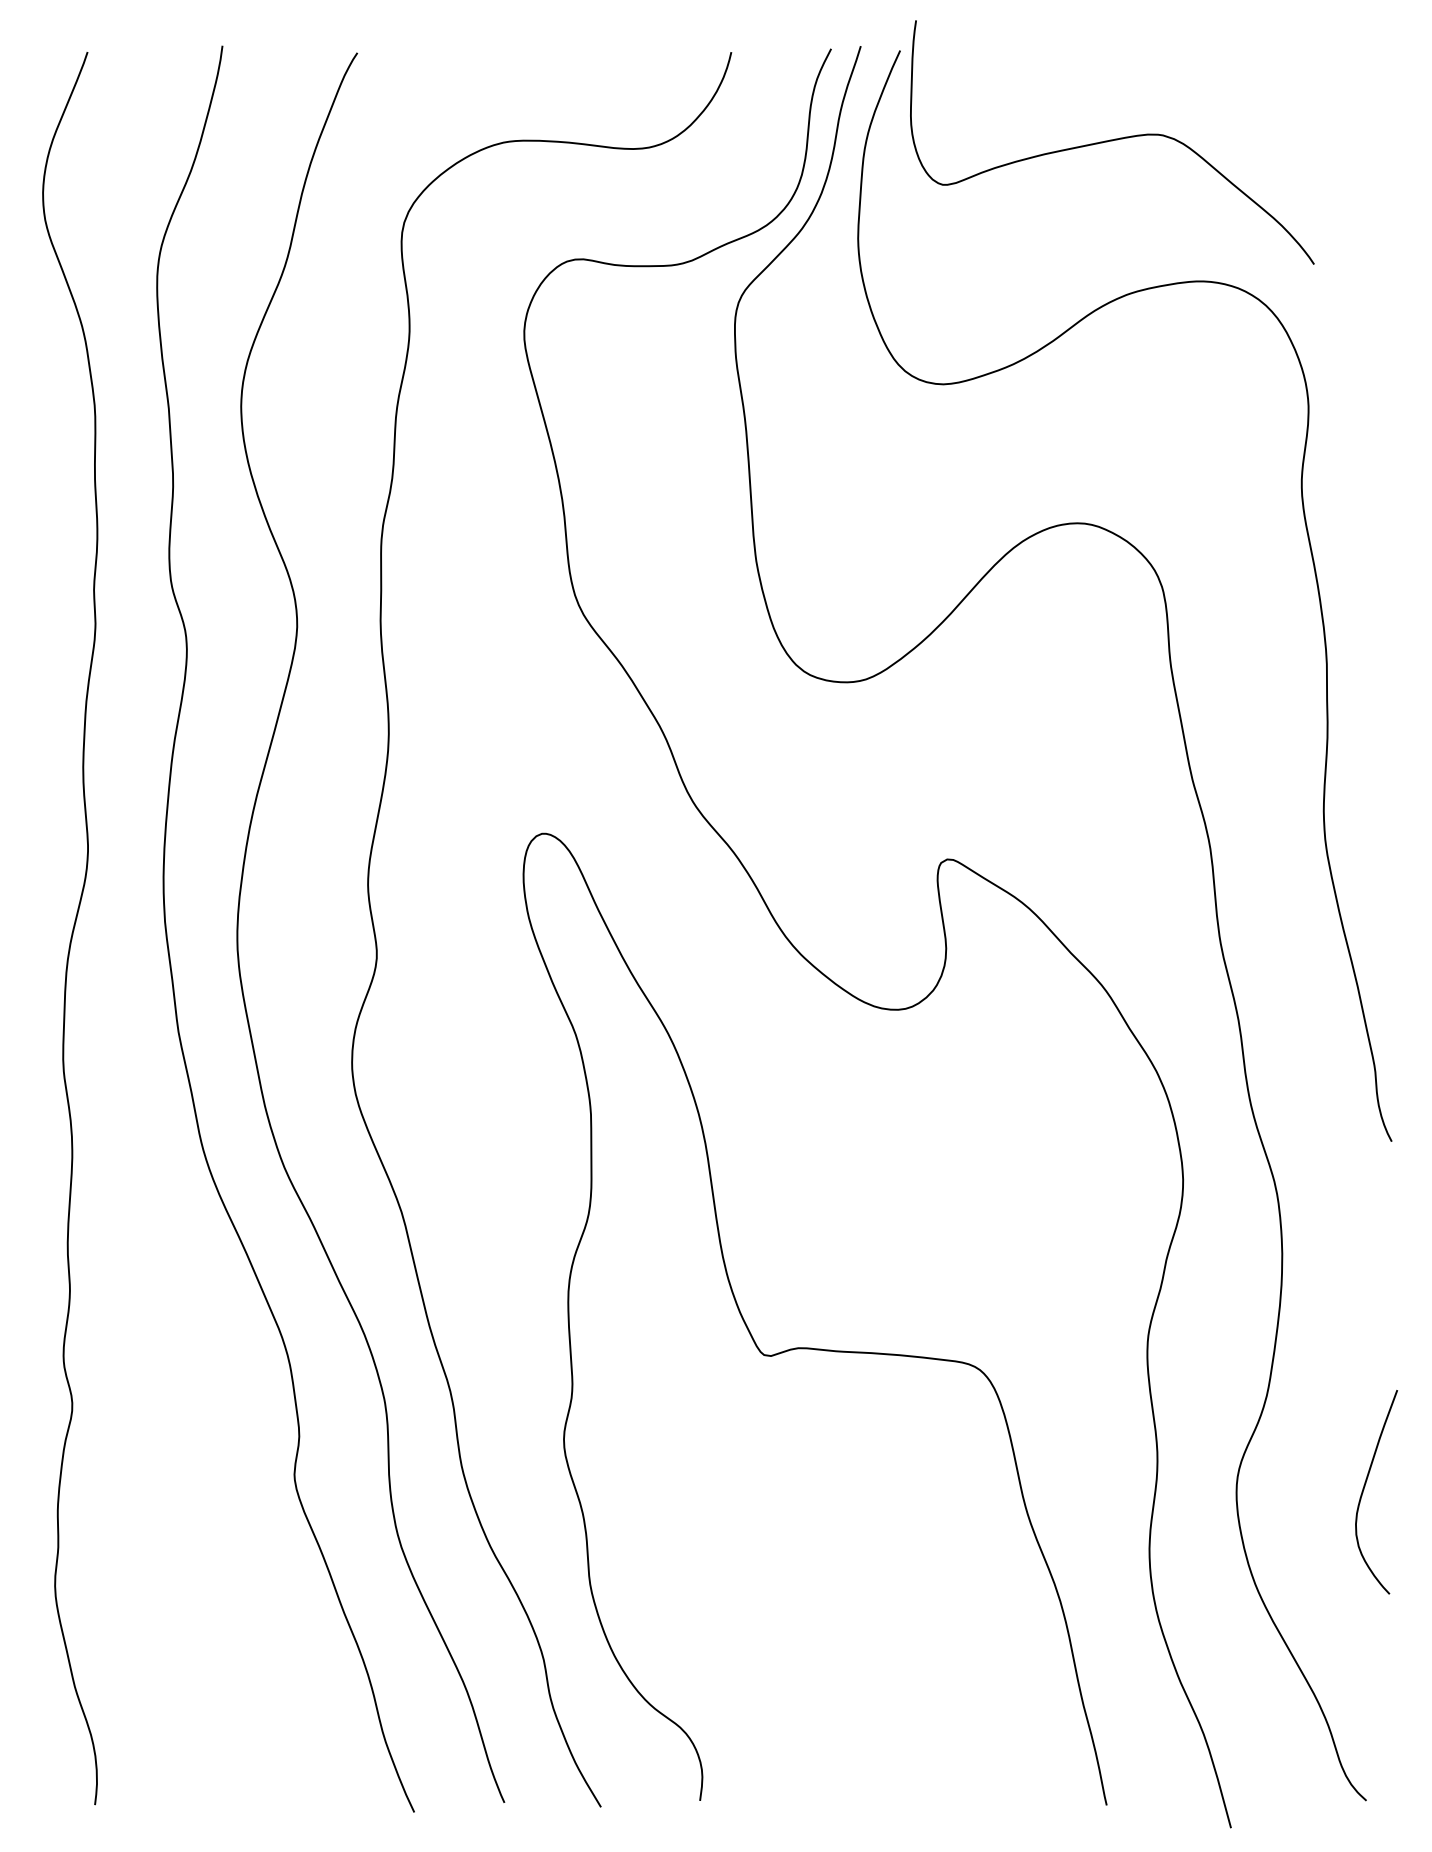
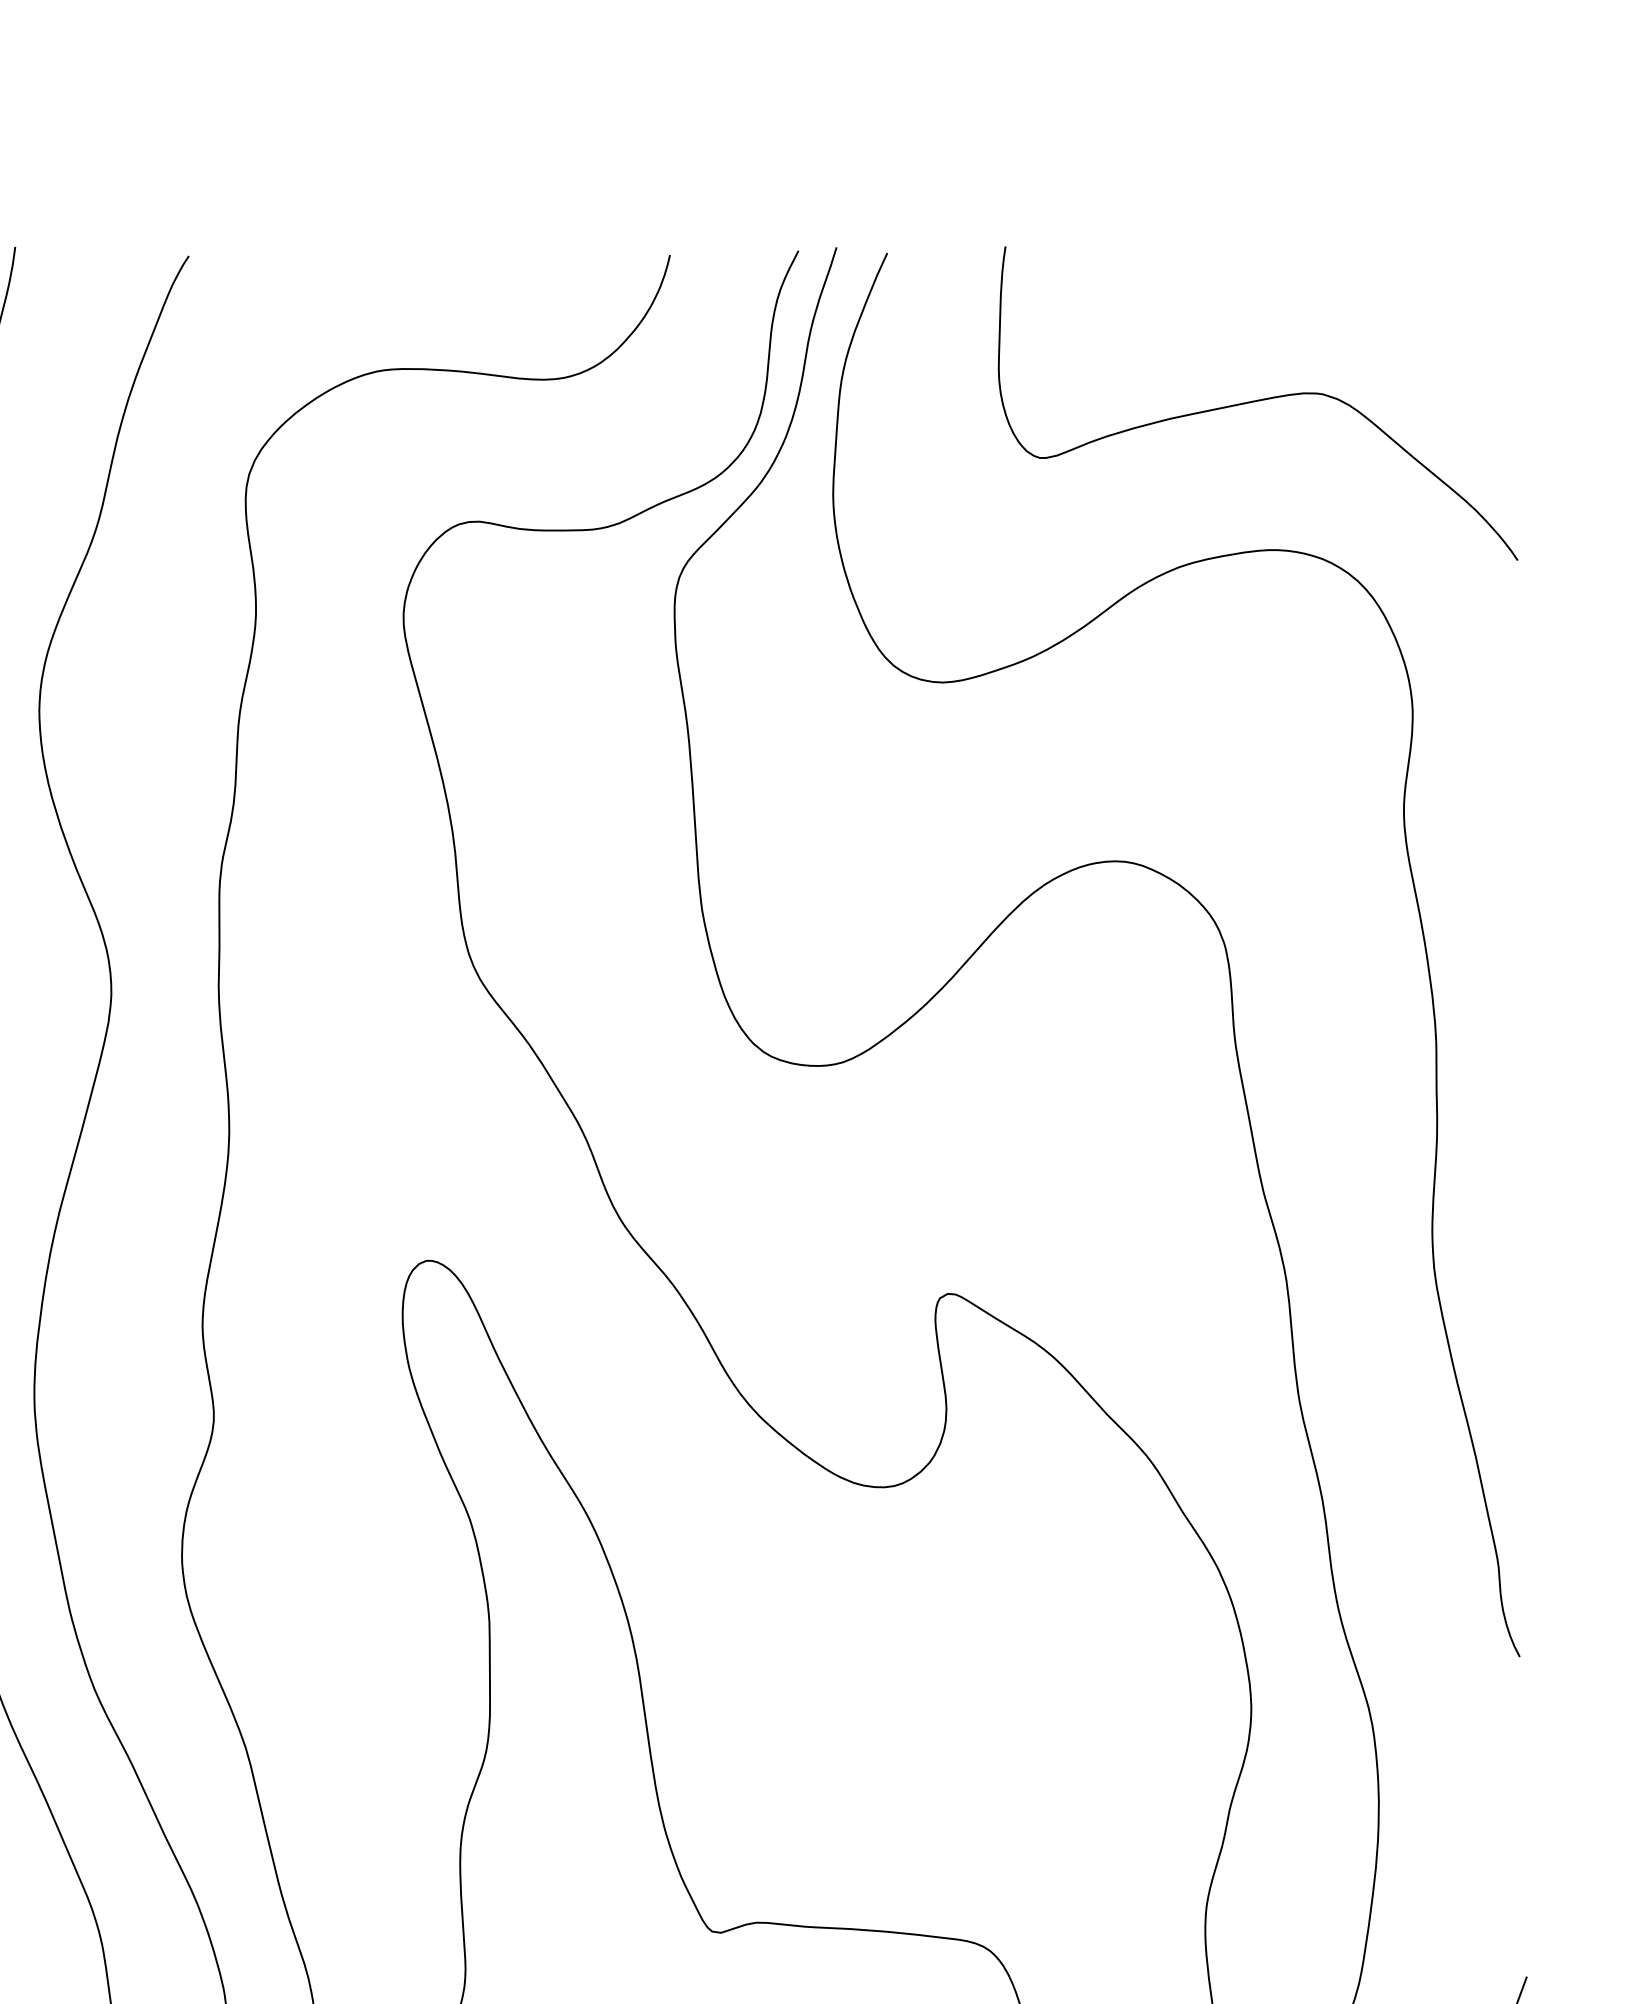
curve: (1112, 141) -> (1258, 402), moved

